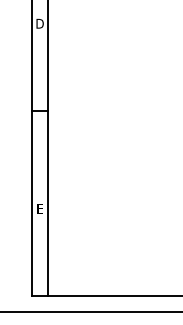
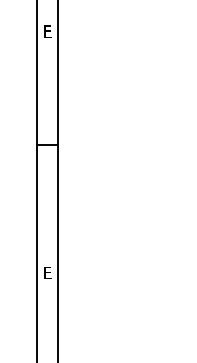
text: (39, 23) -> (46, 31), D -> E

